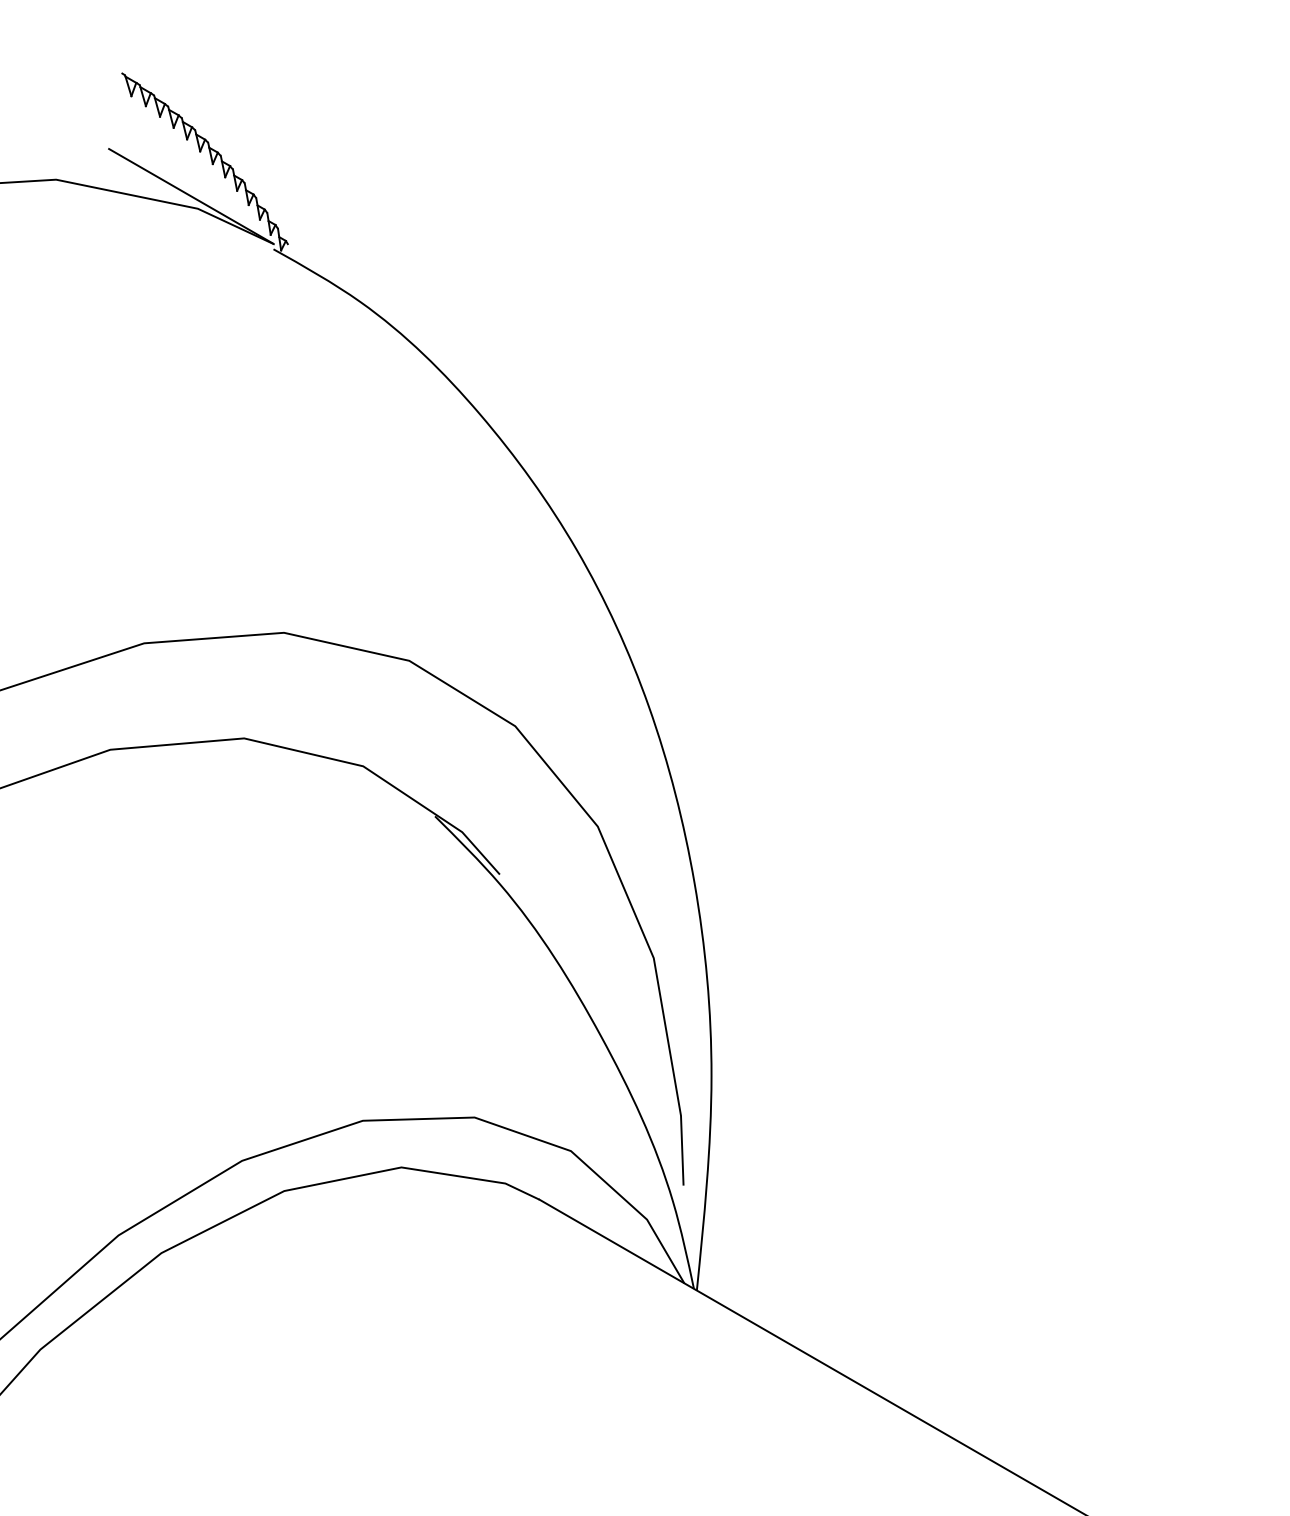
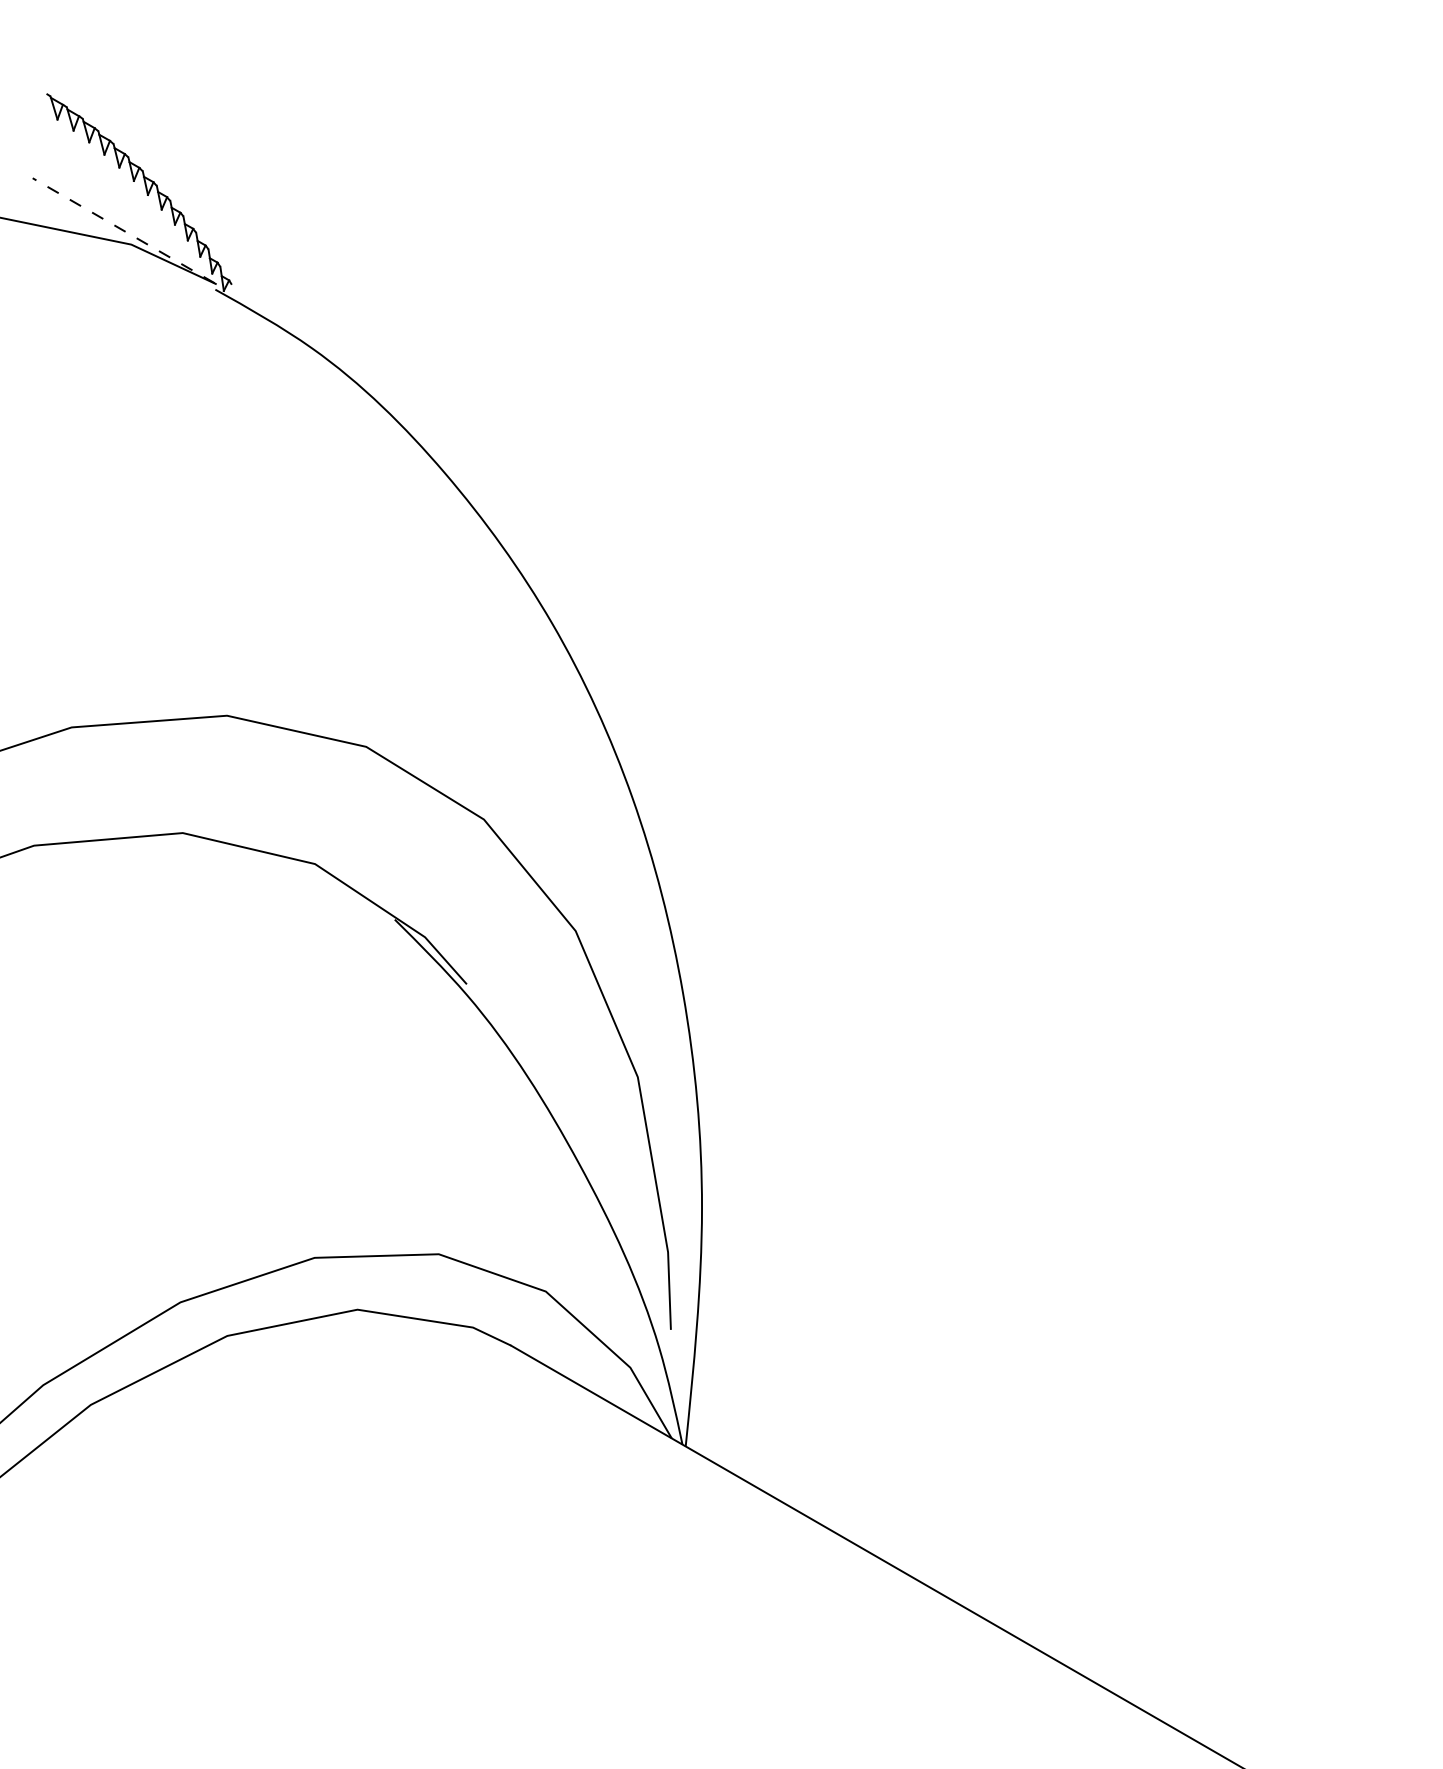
line: (190, 196) -> (123, 230), solid -> dashed

